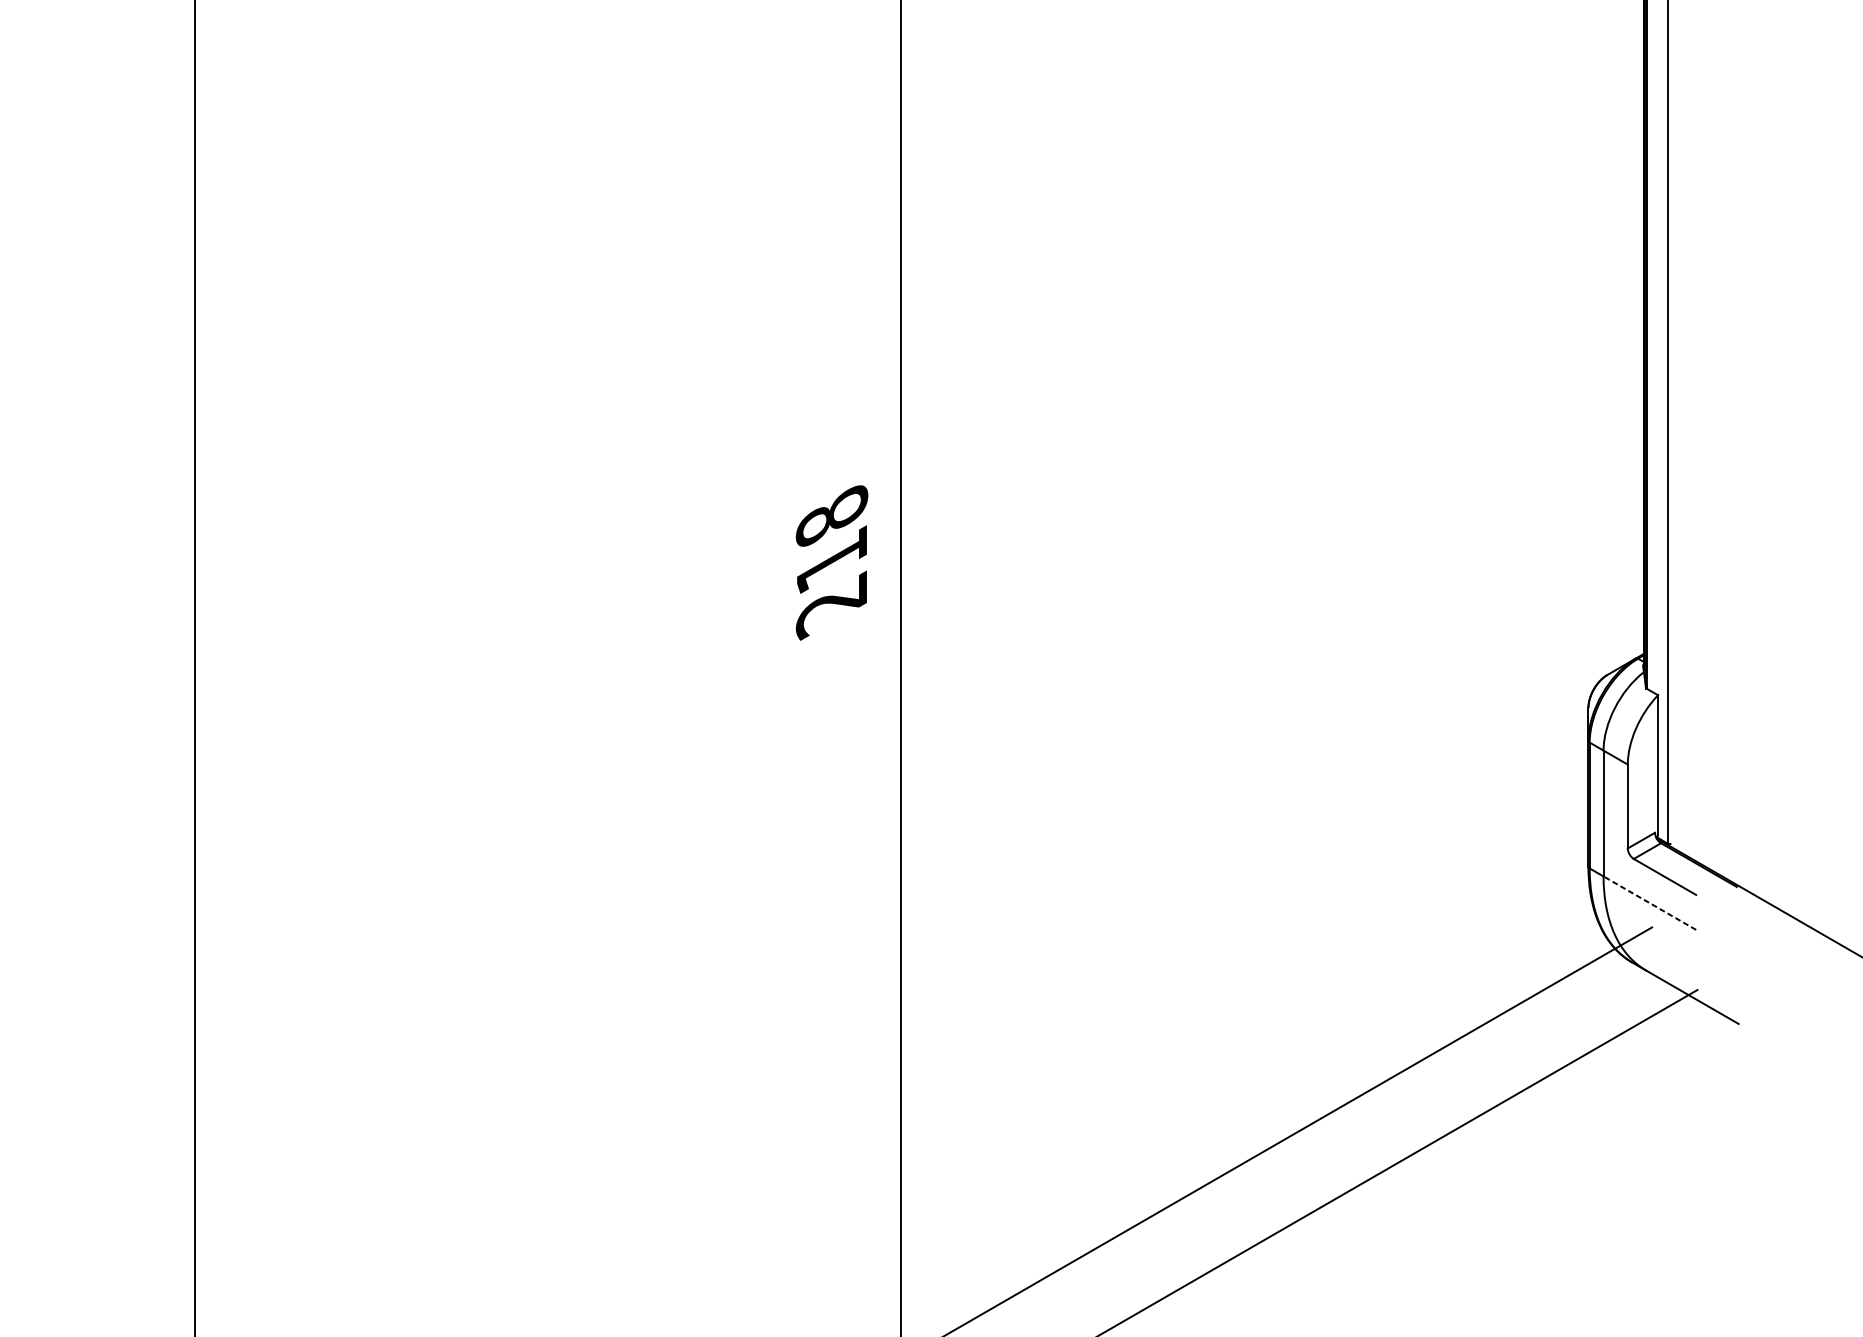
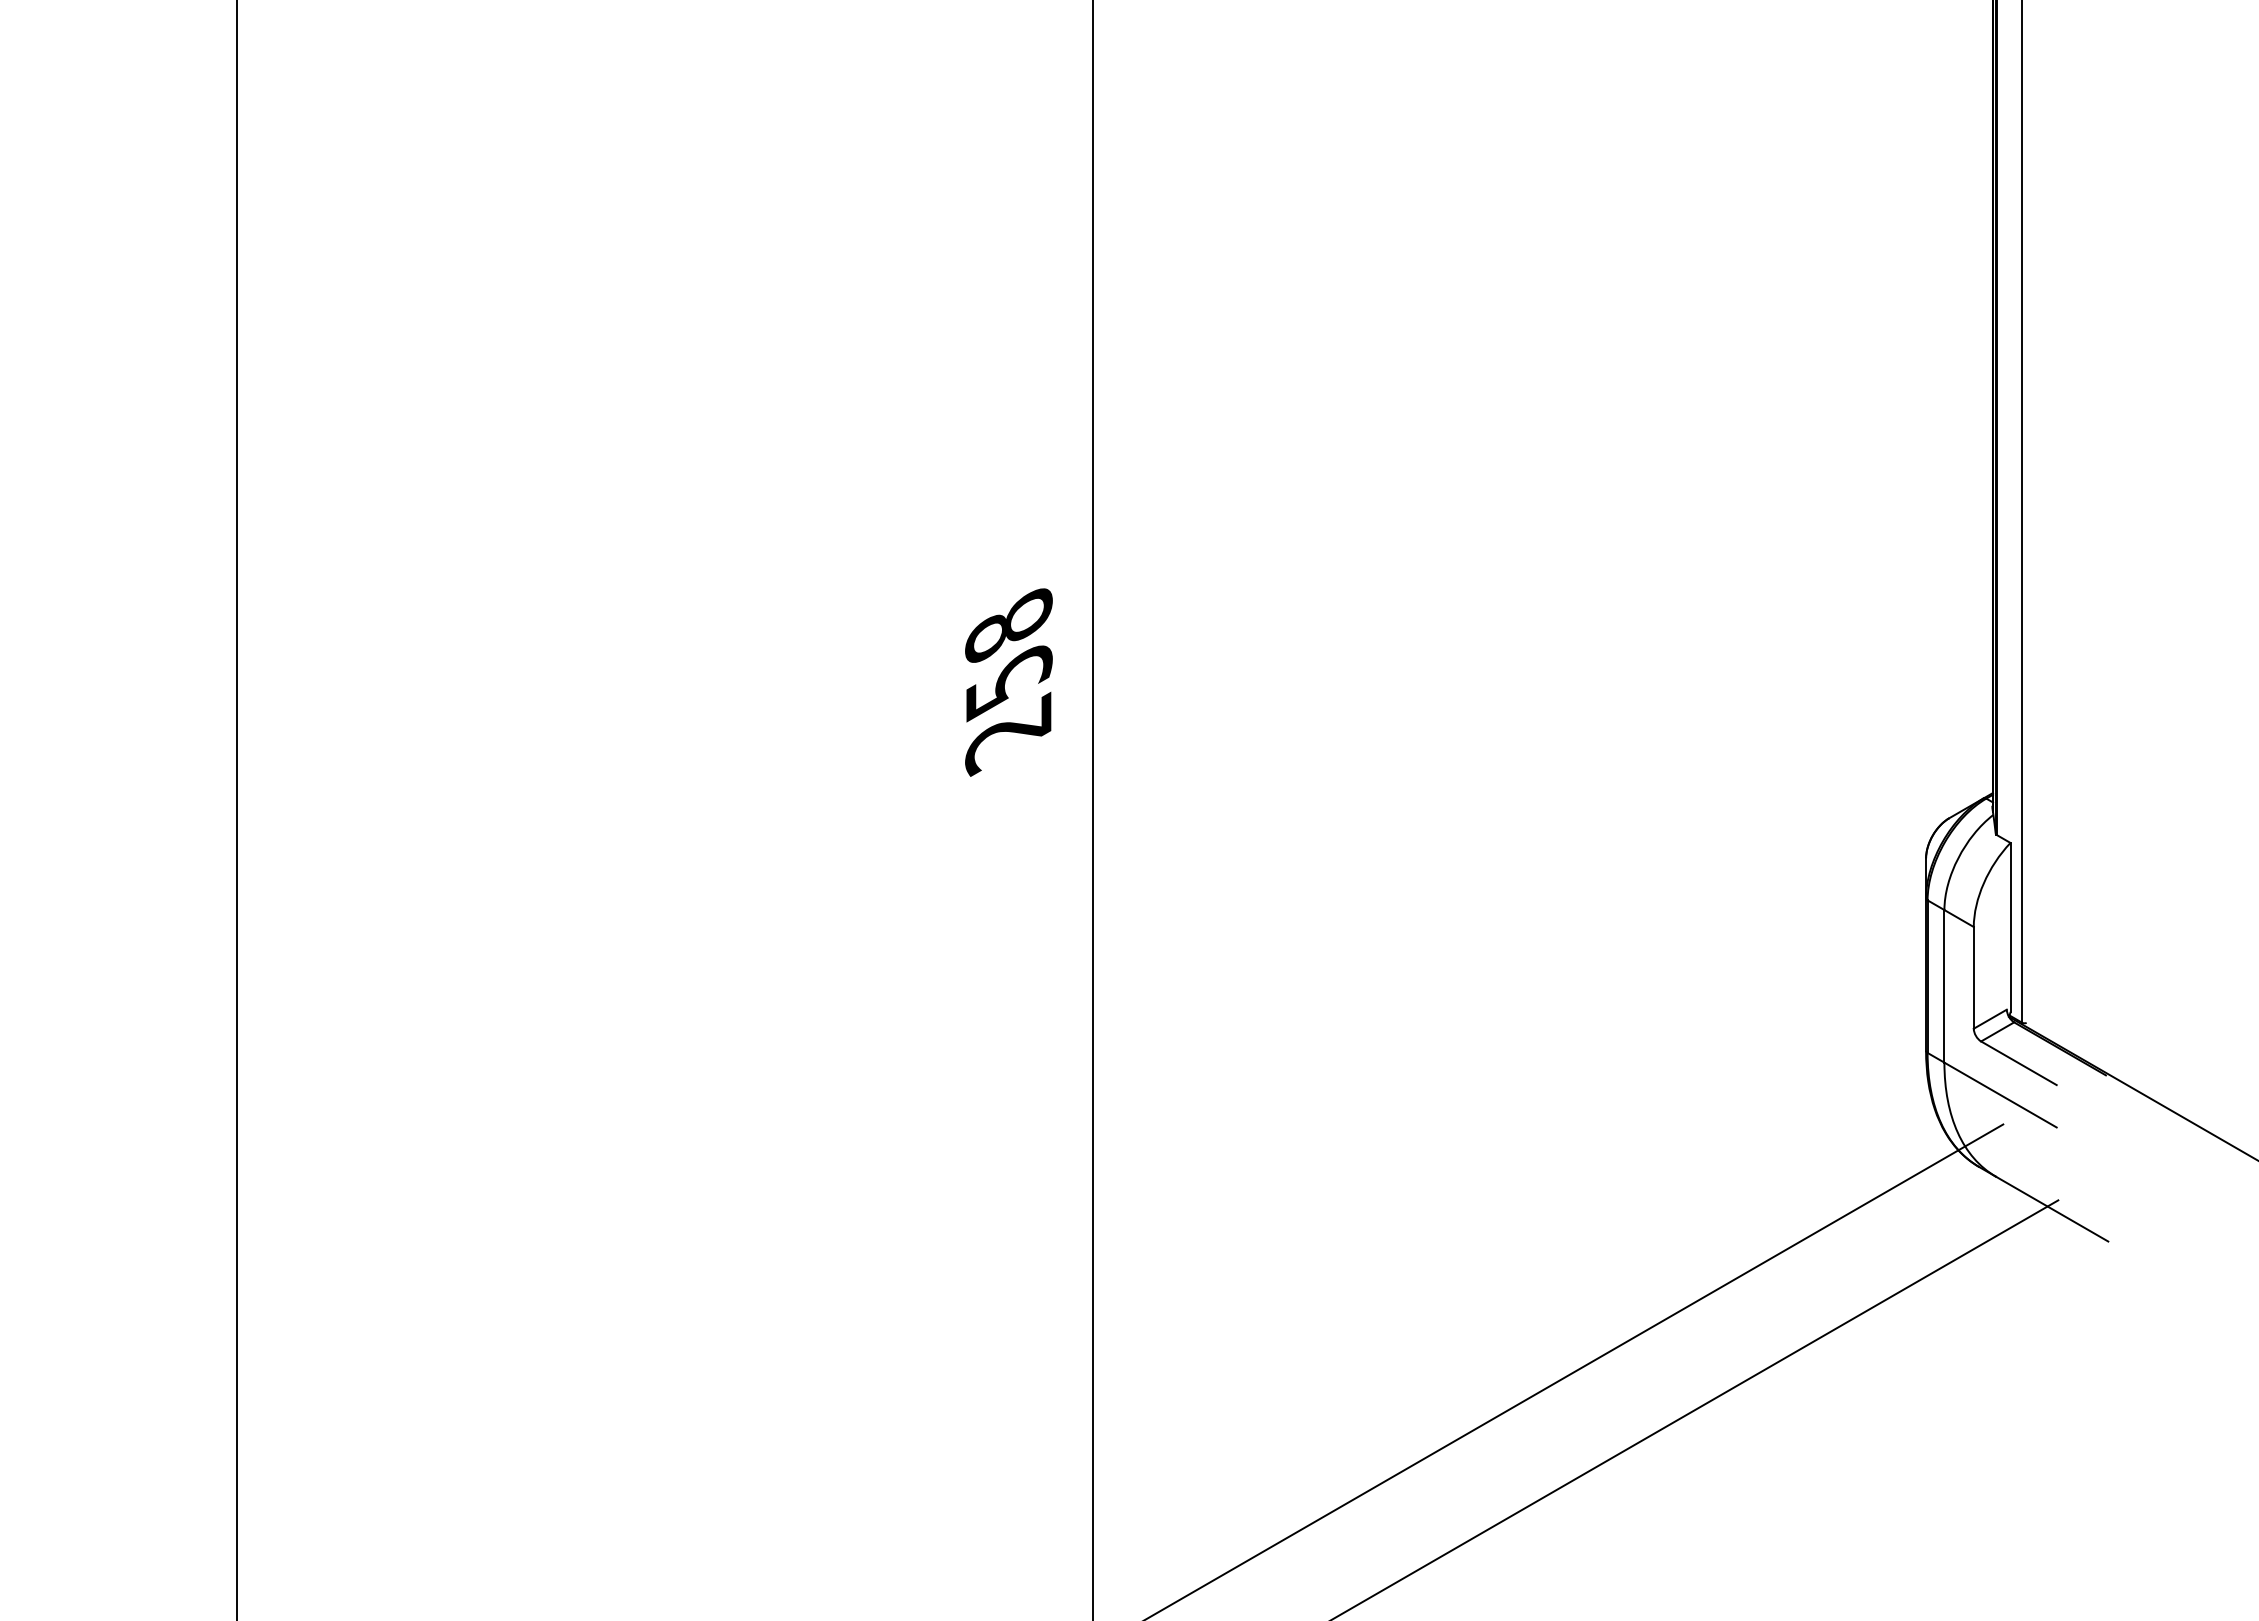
text: (832, 560) -> (1009, 679), 218 -> 258
line: (1649, 903) -> (2000, 1095), dashed -> solid

